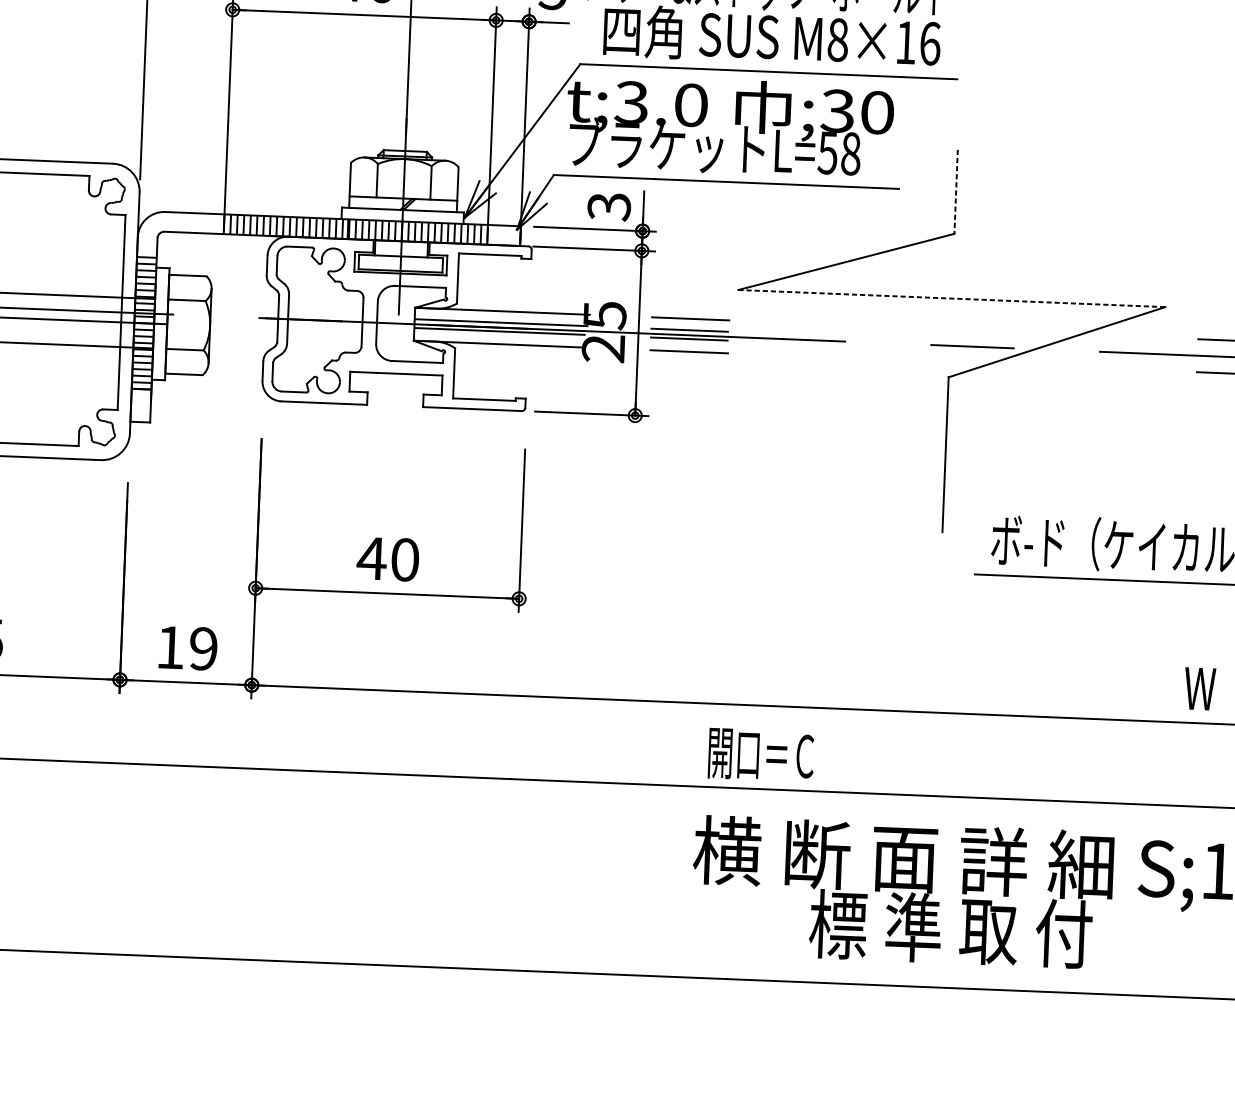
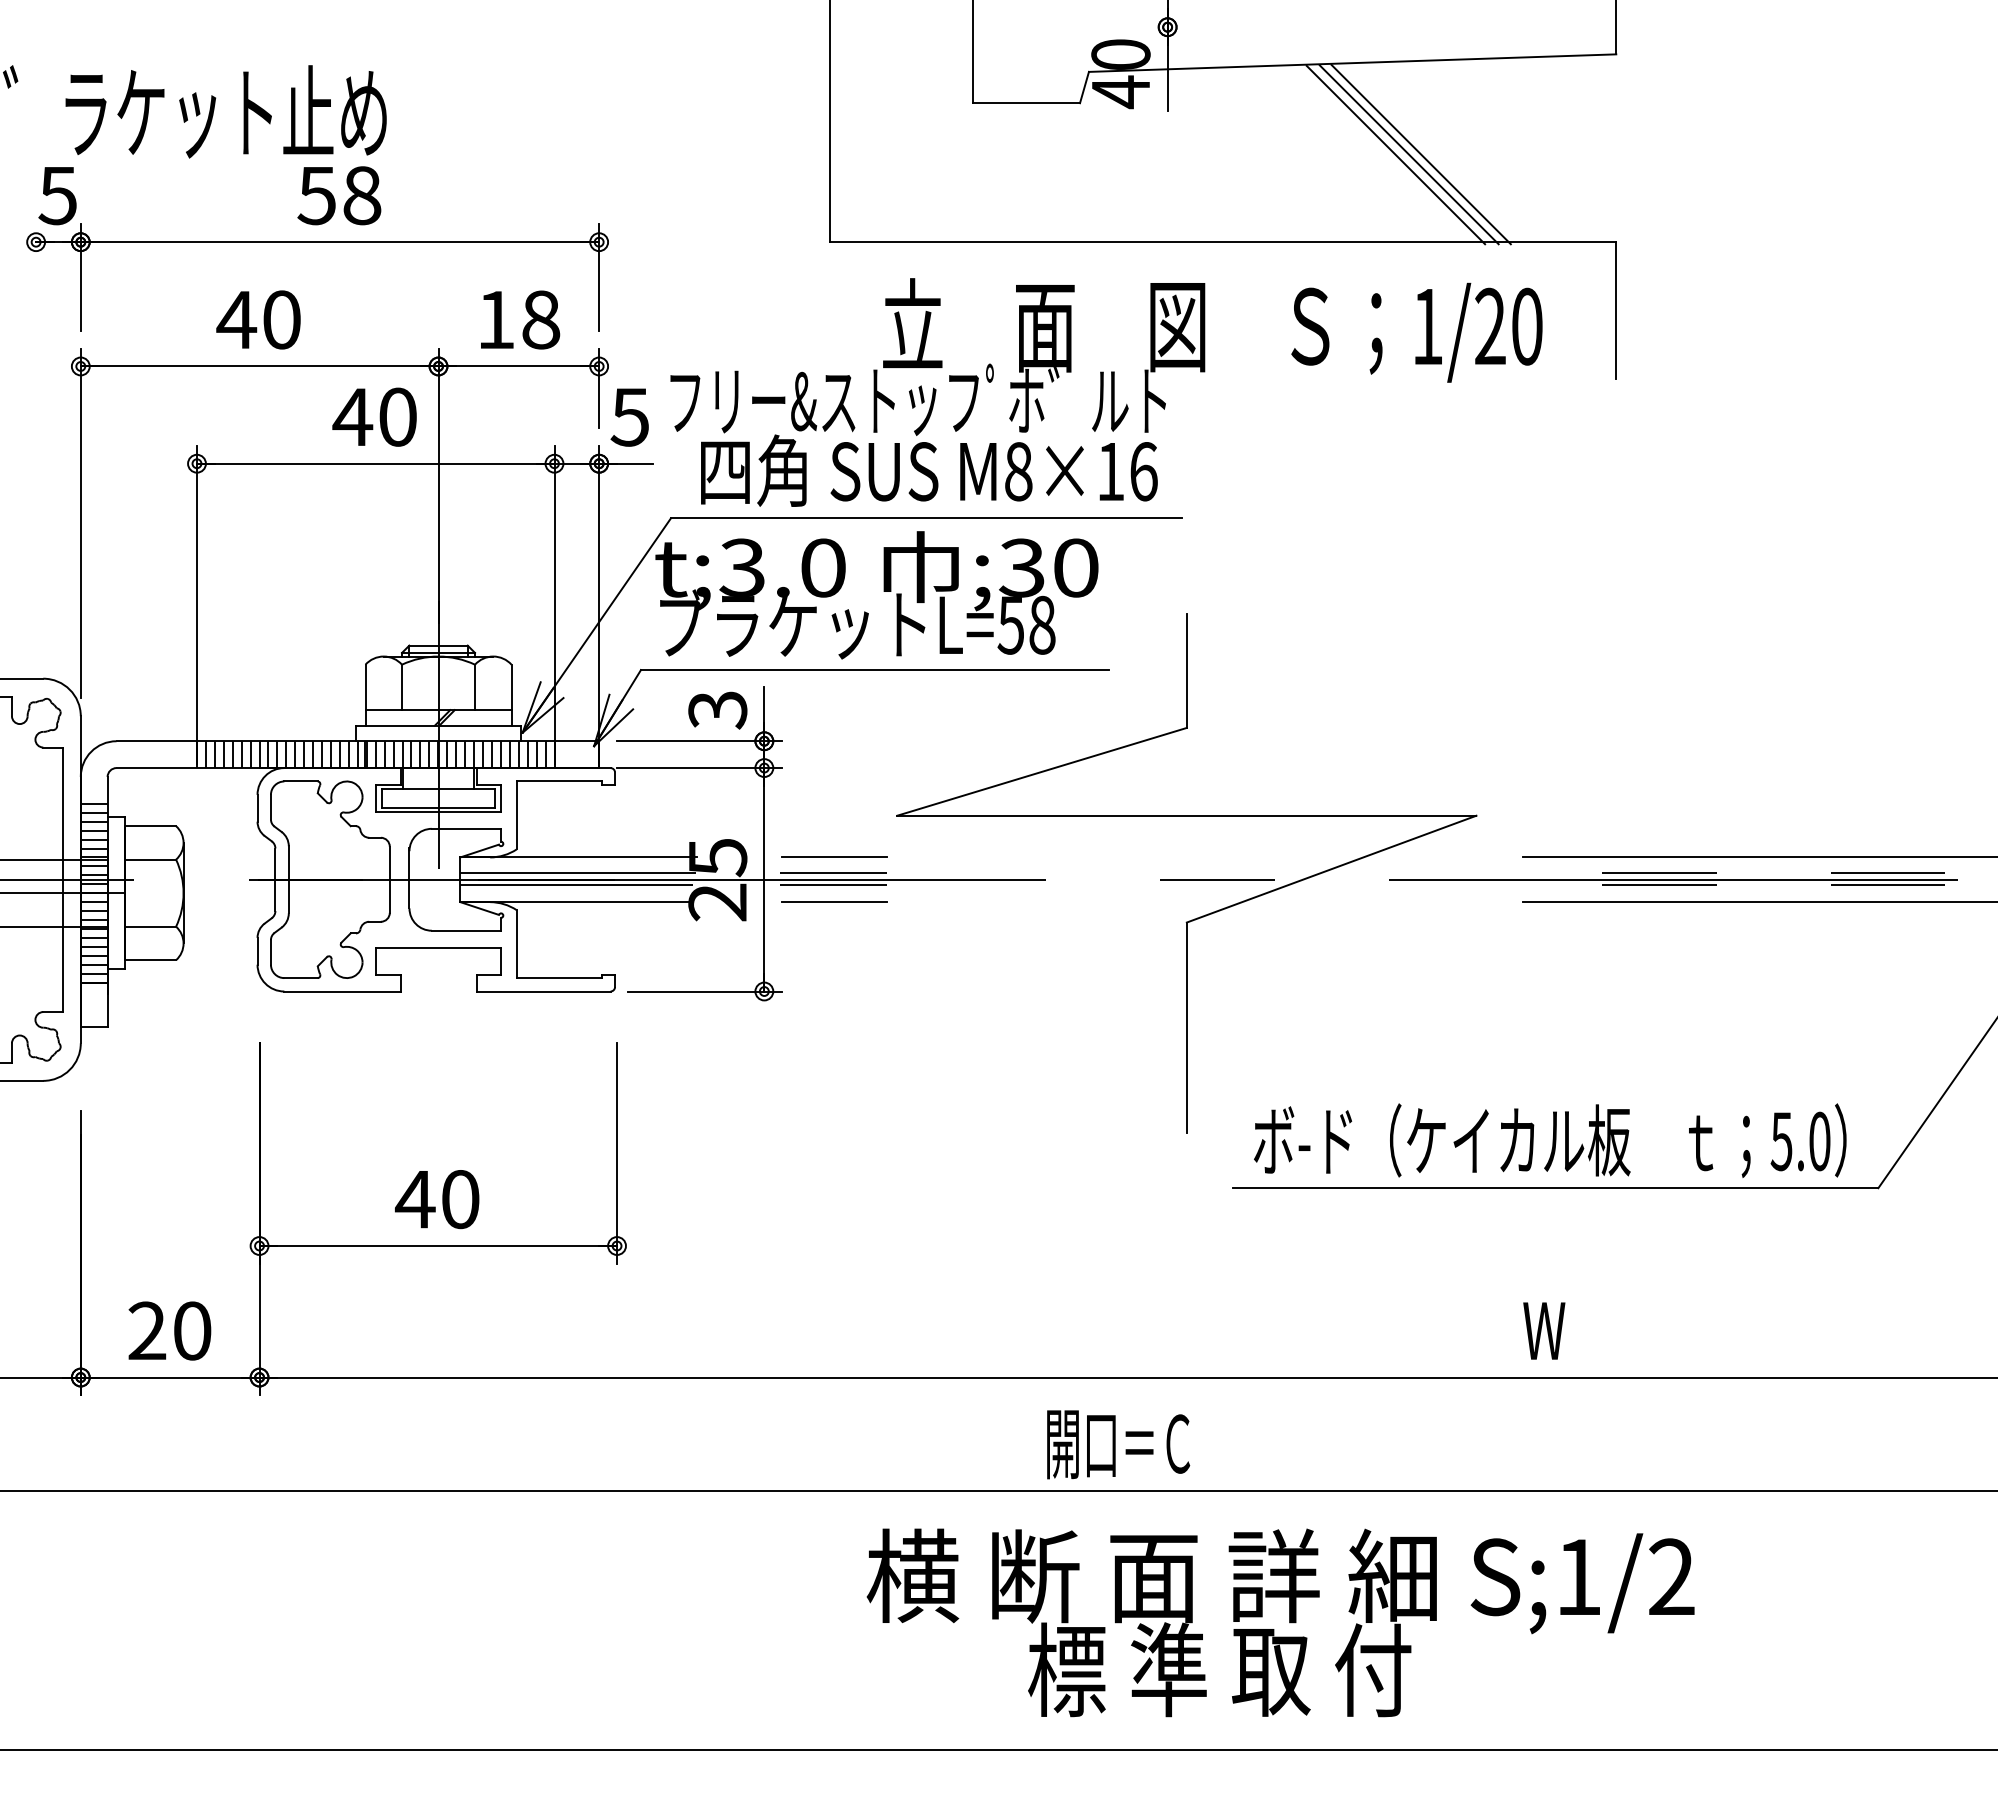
line: (955, 192) -> (1186, 671), dashed -> solid
line: (951, 298) -> (1186, 815), dashed -> solid
text: (186, 647) -> (169, 1330), 19 -> 20
text: (761, 755) -> (1118, 1444), moved

